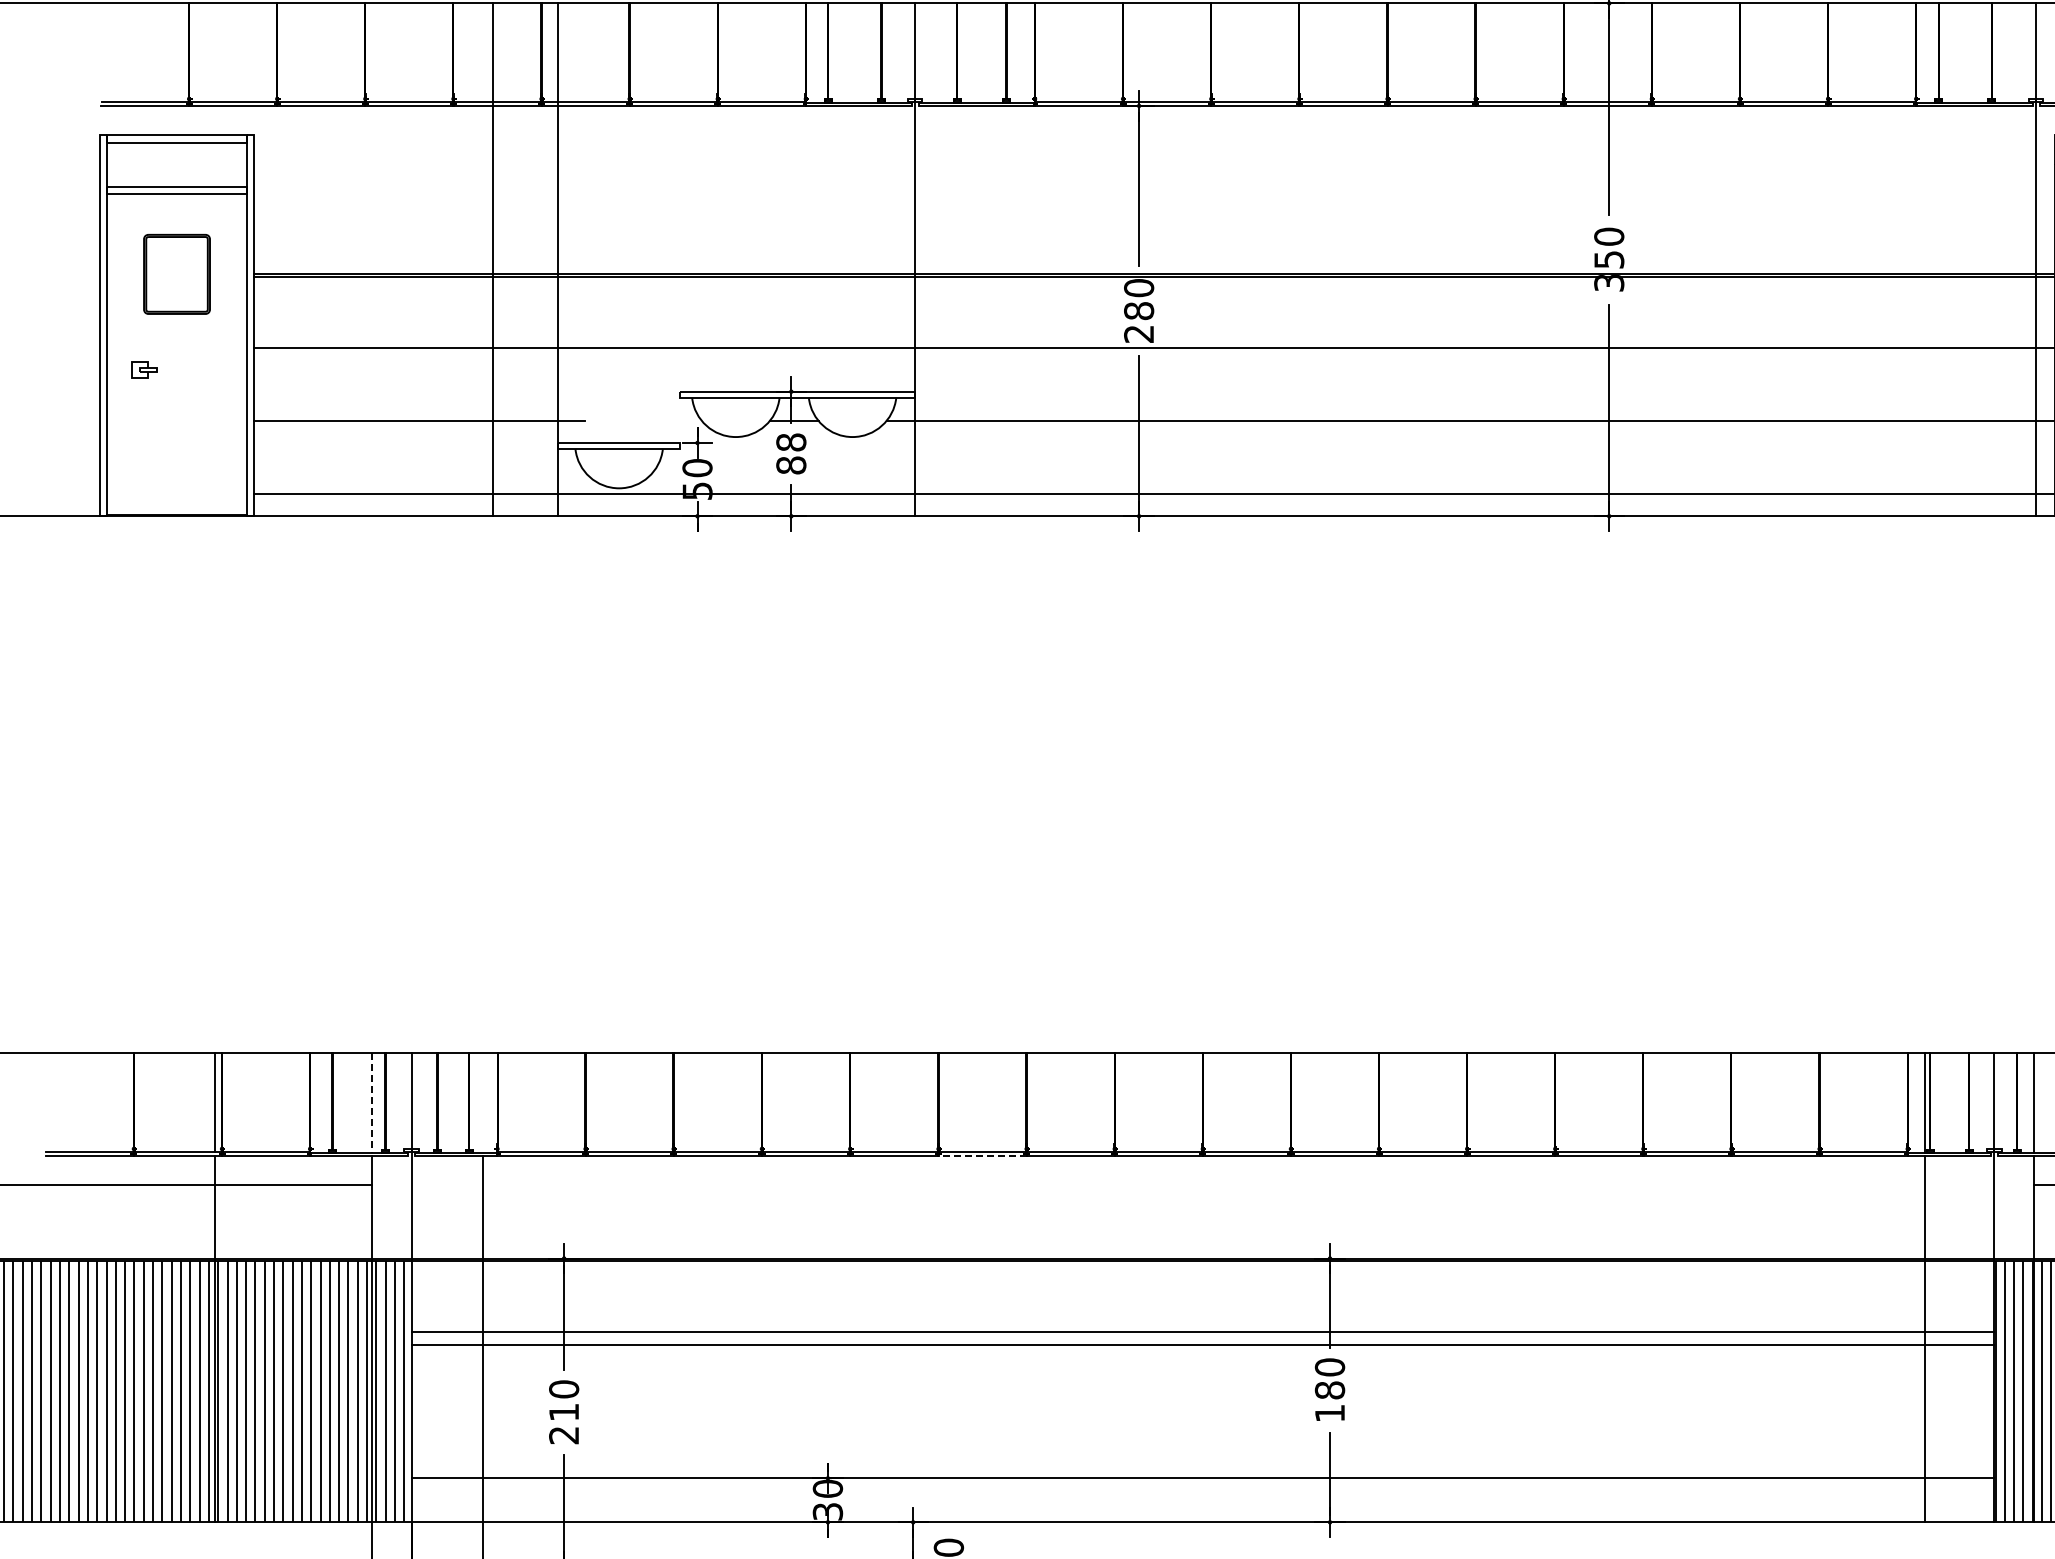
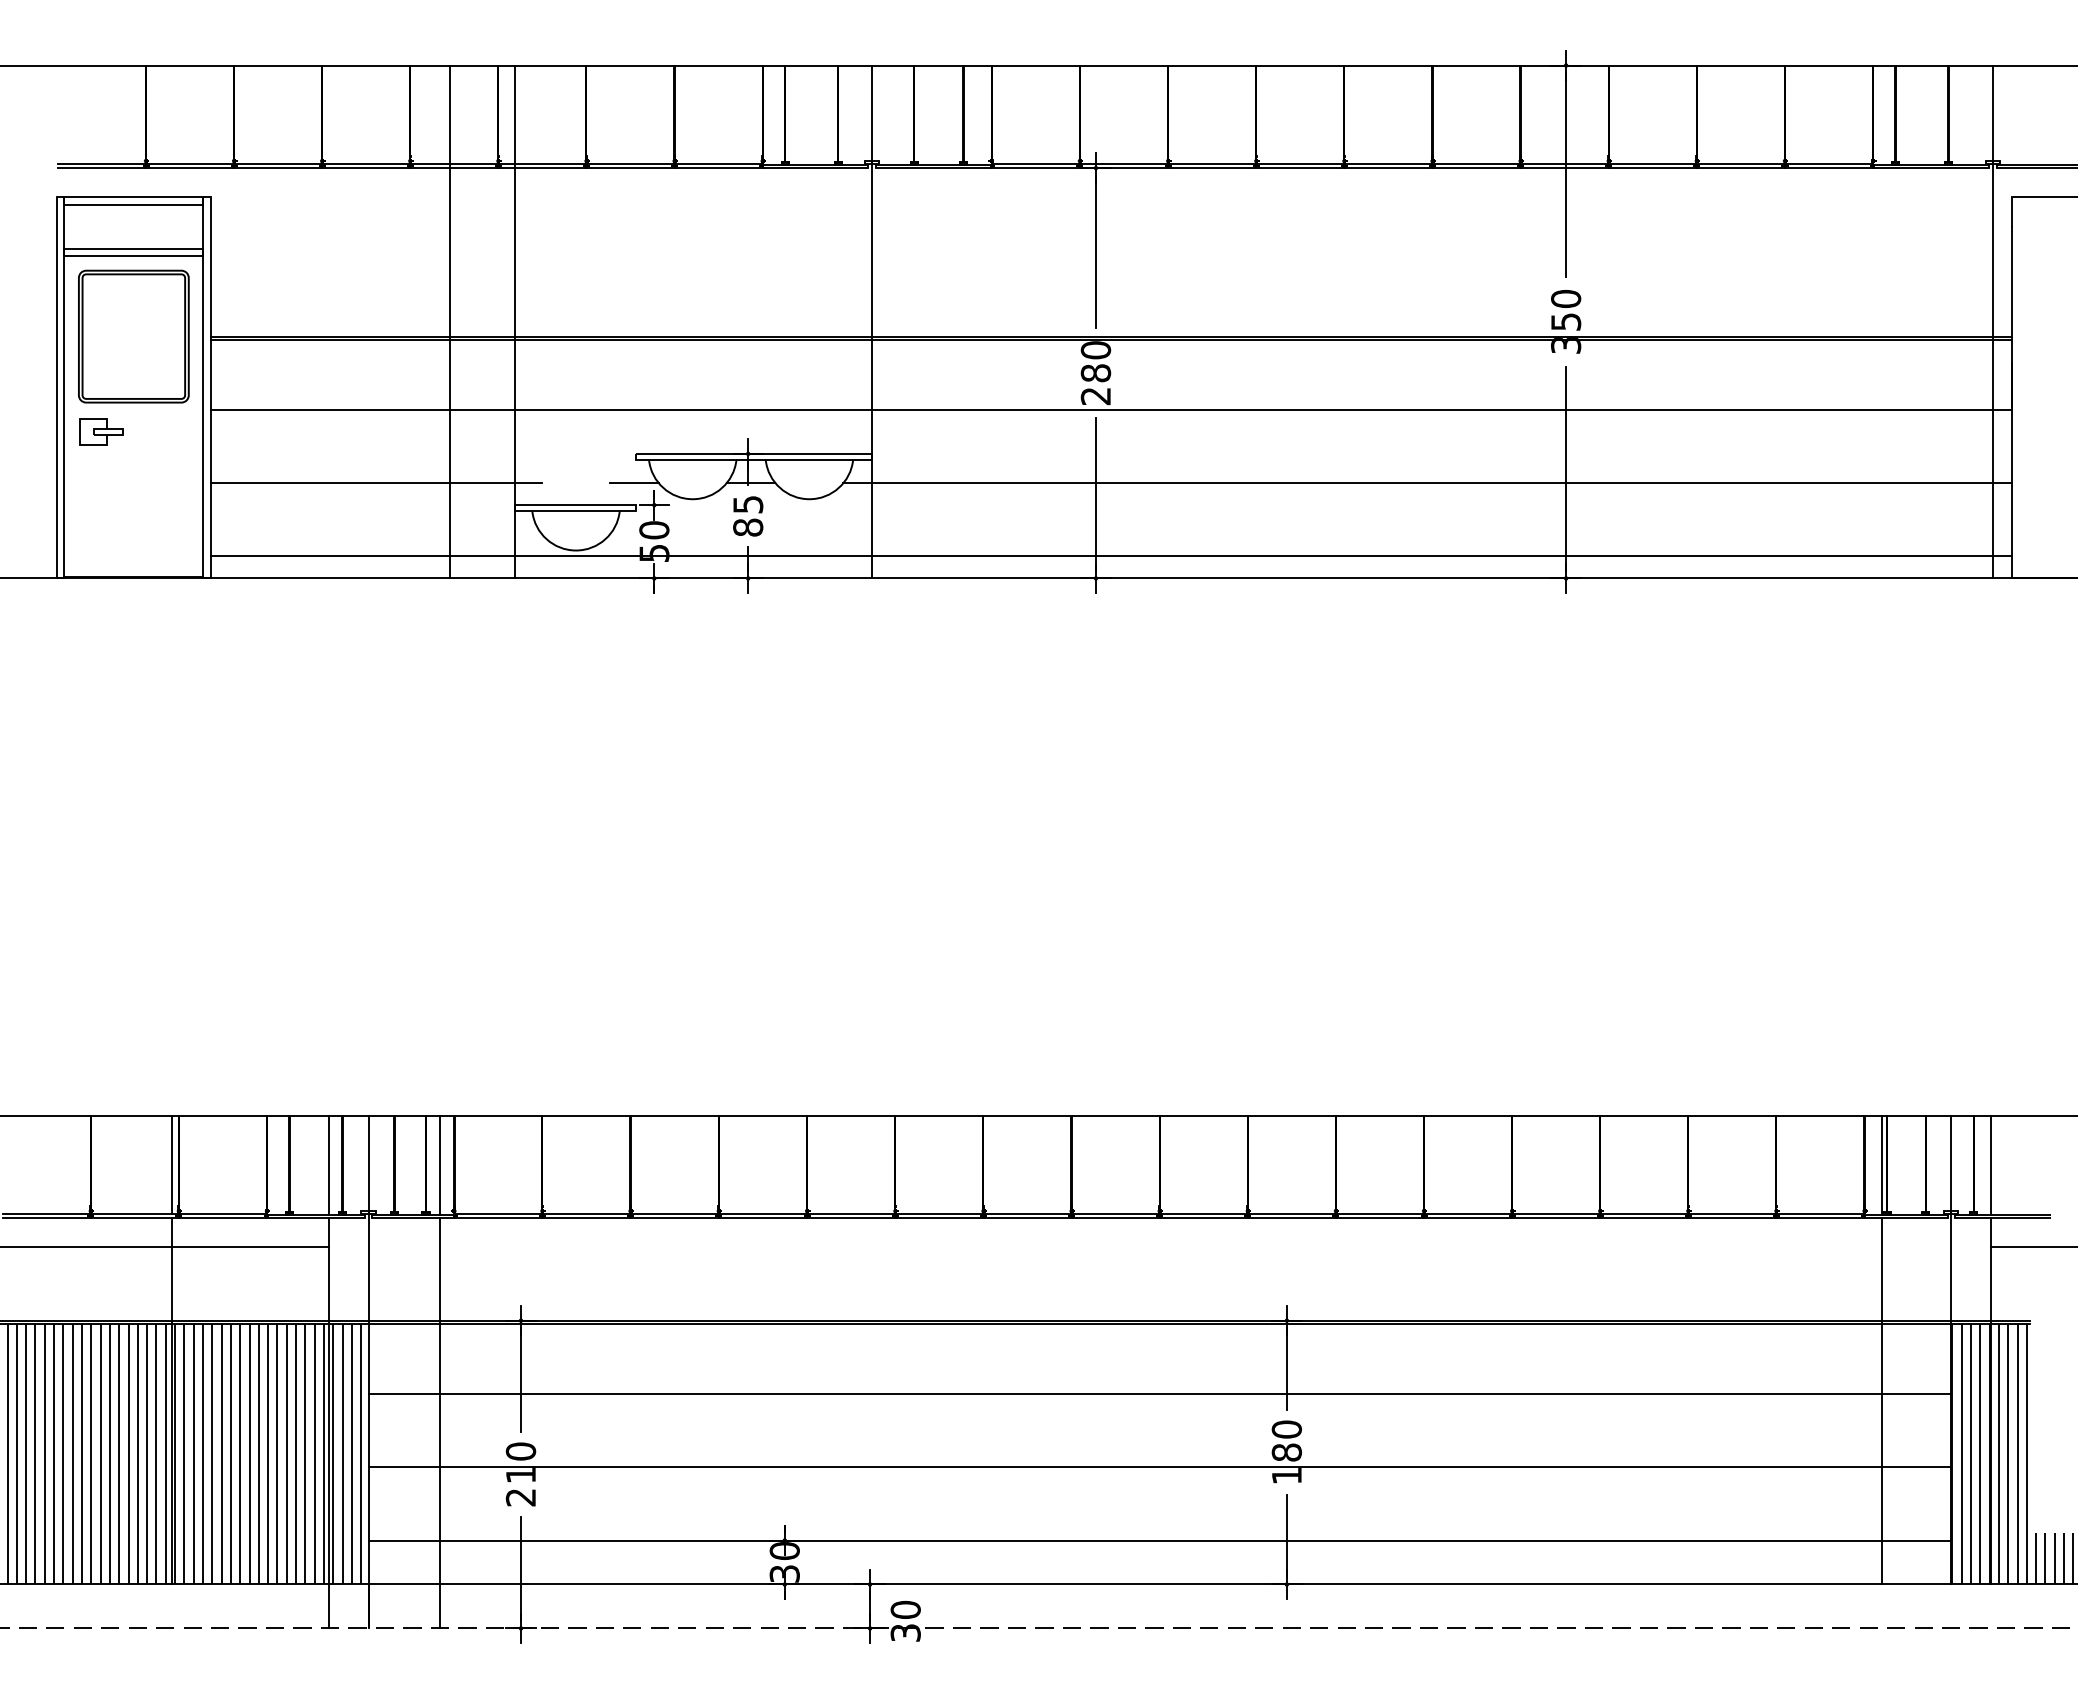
part: (176, 274) -> (133, 336), size x1.67
part: (144, 369) -> (101, 431), size x1.67
line: (677, 421) -> (634, 483), added
text: (791, 442) -> (748, 504), 88 -> 85
line: (371, 1103) -> (328, 1165), dashed -> solid
line: (483, 1103) -> (440, 1165), added
line: (982, 1156) -> (939, 1218), dashed -> solid
line: (1202, 1345) -> (1159, 1467), moved

